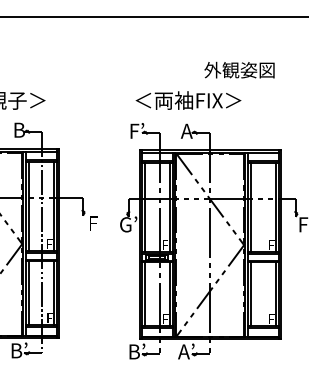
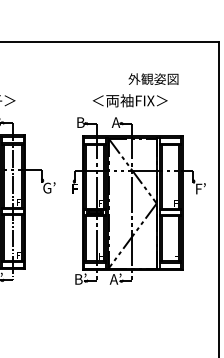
text: (187, 100) -> (129, 100), moved
text: (136, 129) -> (80, 121), F’ -> B
text: (93, 222) -> (49, 187), F -> G’
text: (128, 223) -> (74, 188), G’ -> F

